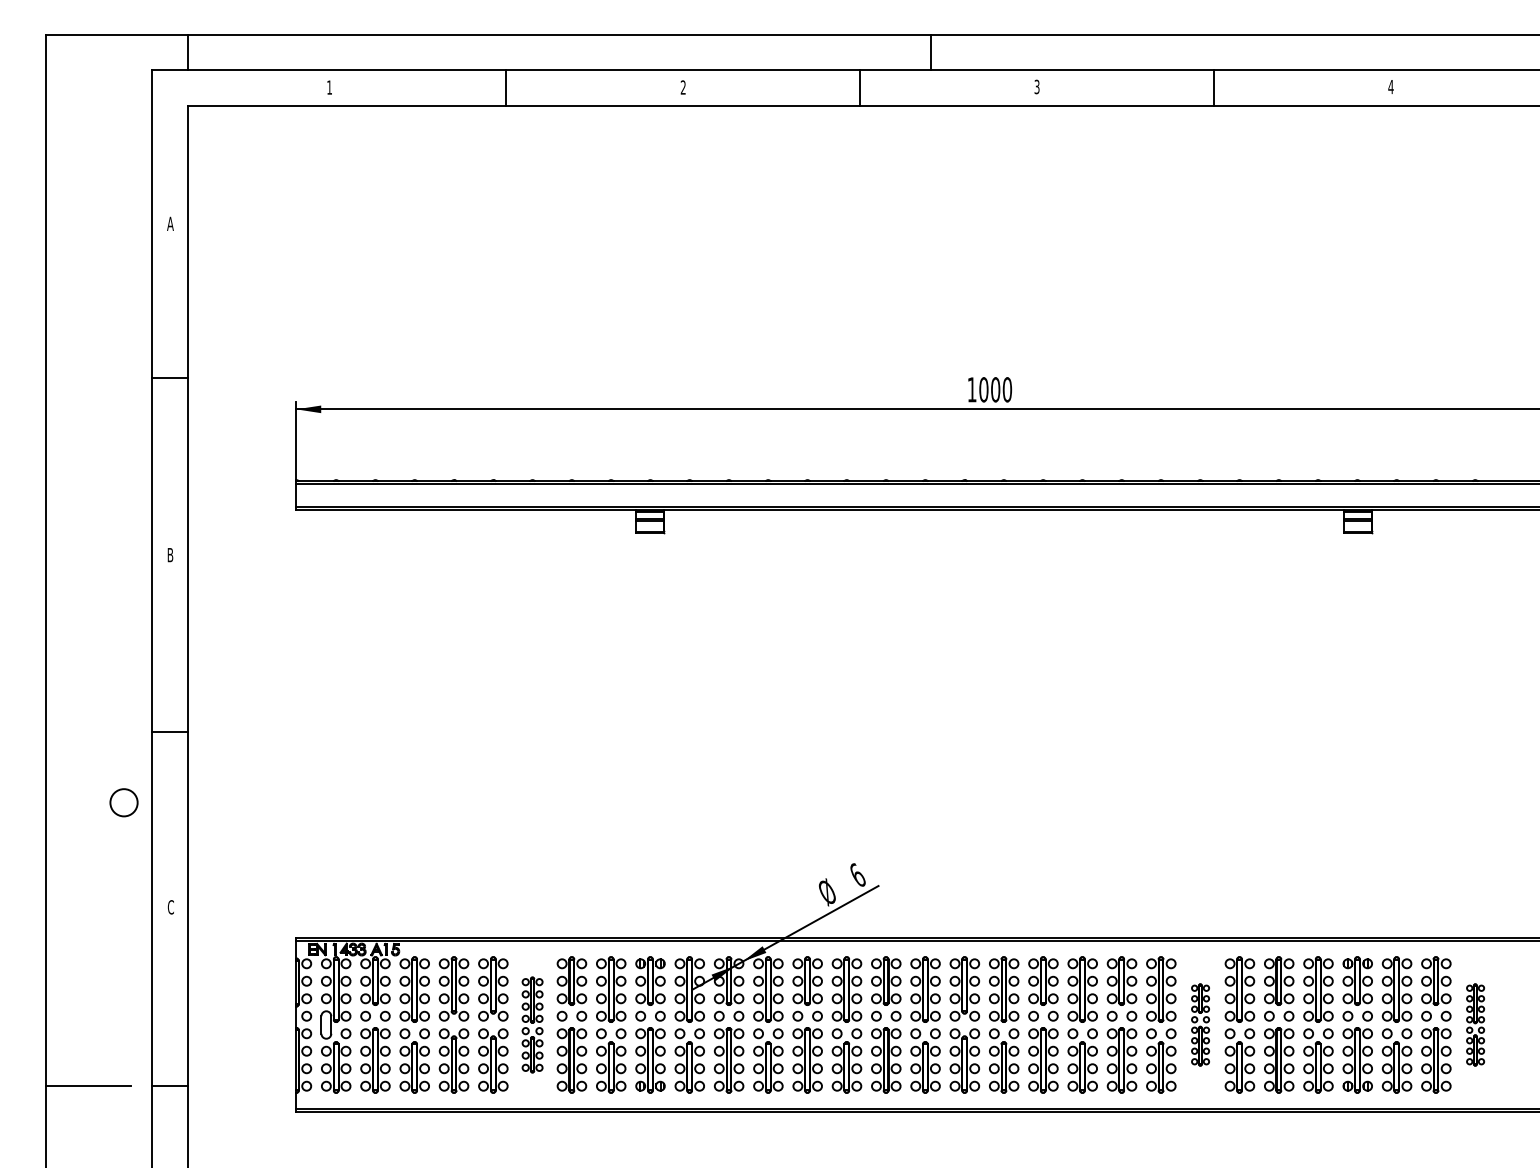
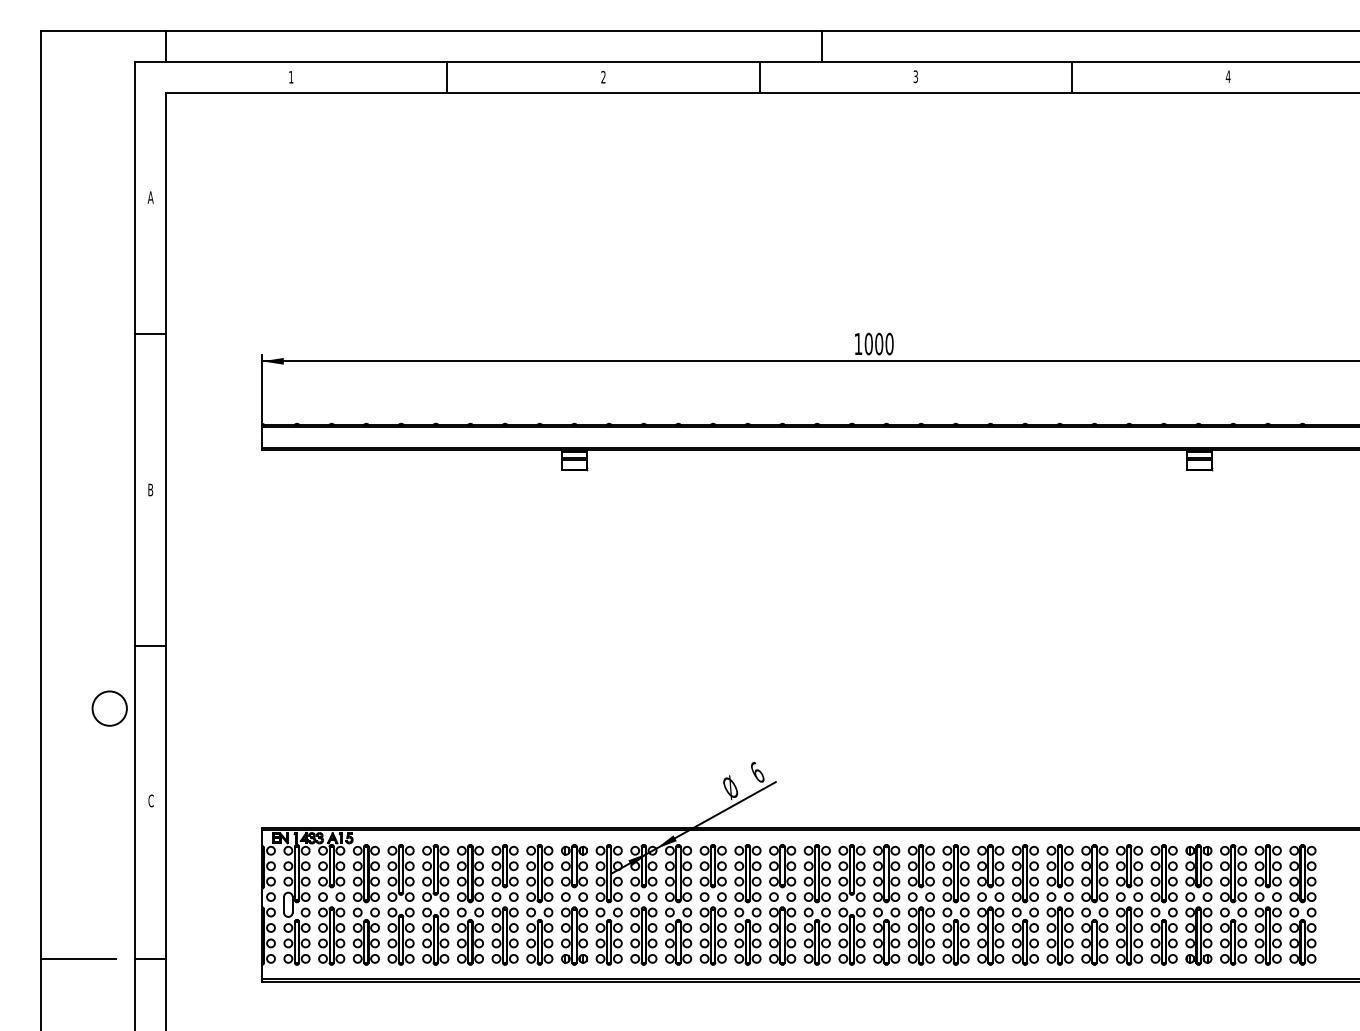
circle: (123, 802) -> (109, 708), size x1.43
part: (532, 1024) -> (470, 904), size x1.43
part: (1200, 1024) -> (1060, 904), size x1.67
part: (1475, 1024) -> (1302, 904), size x1.67

